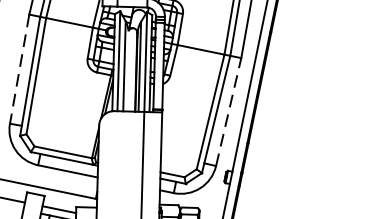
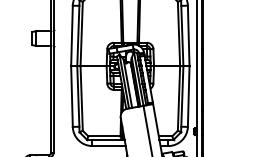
line: (20, 70) -> (72, 97), dashed -> solid
line: (228, 111) -> (188, 96), dashed -> solid

